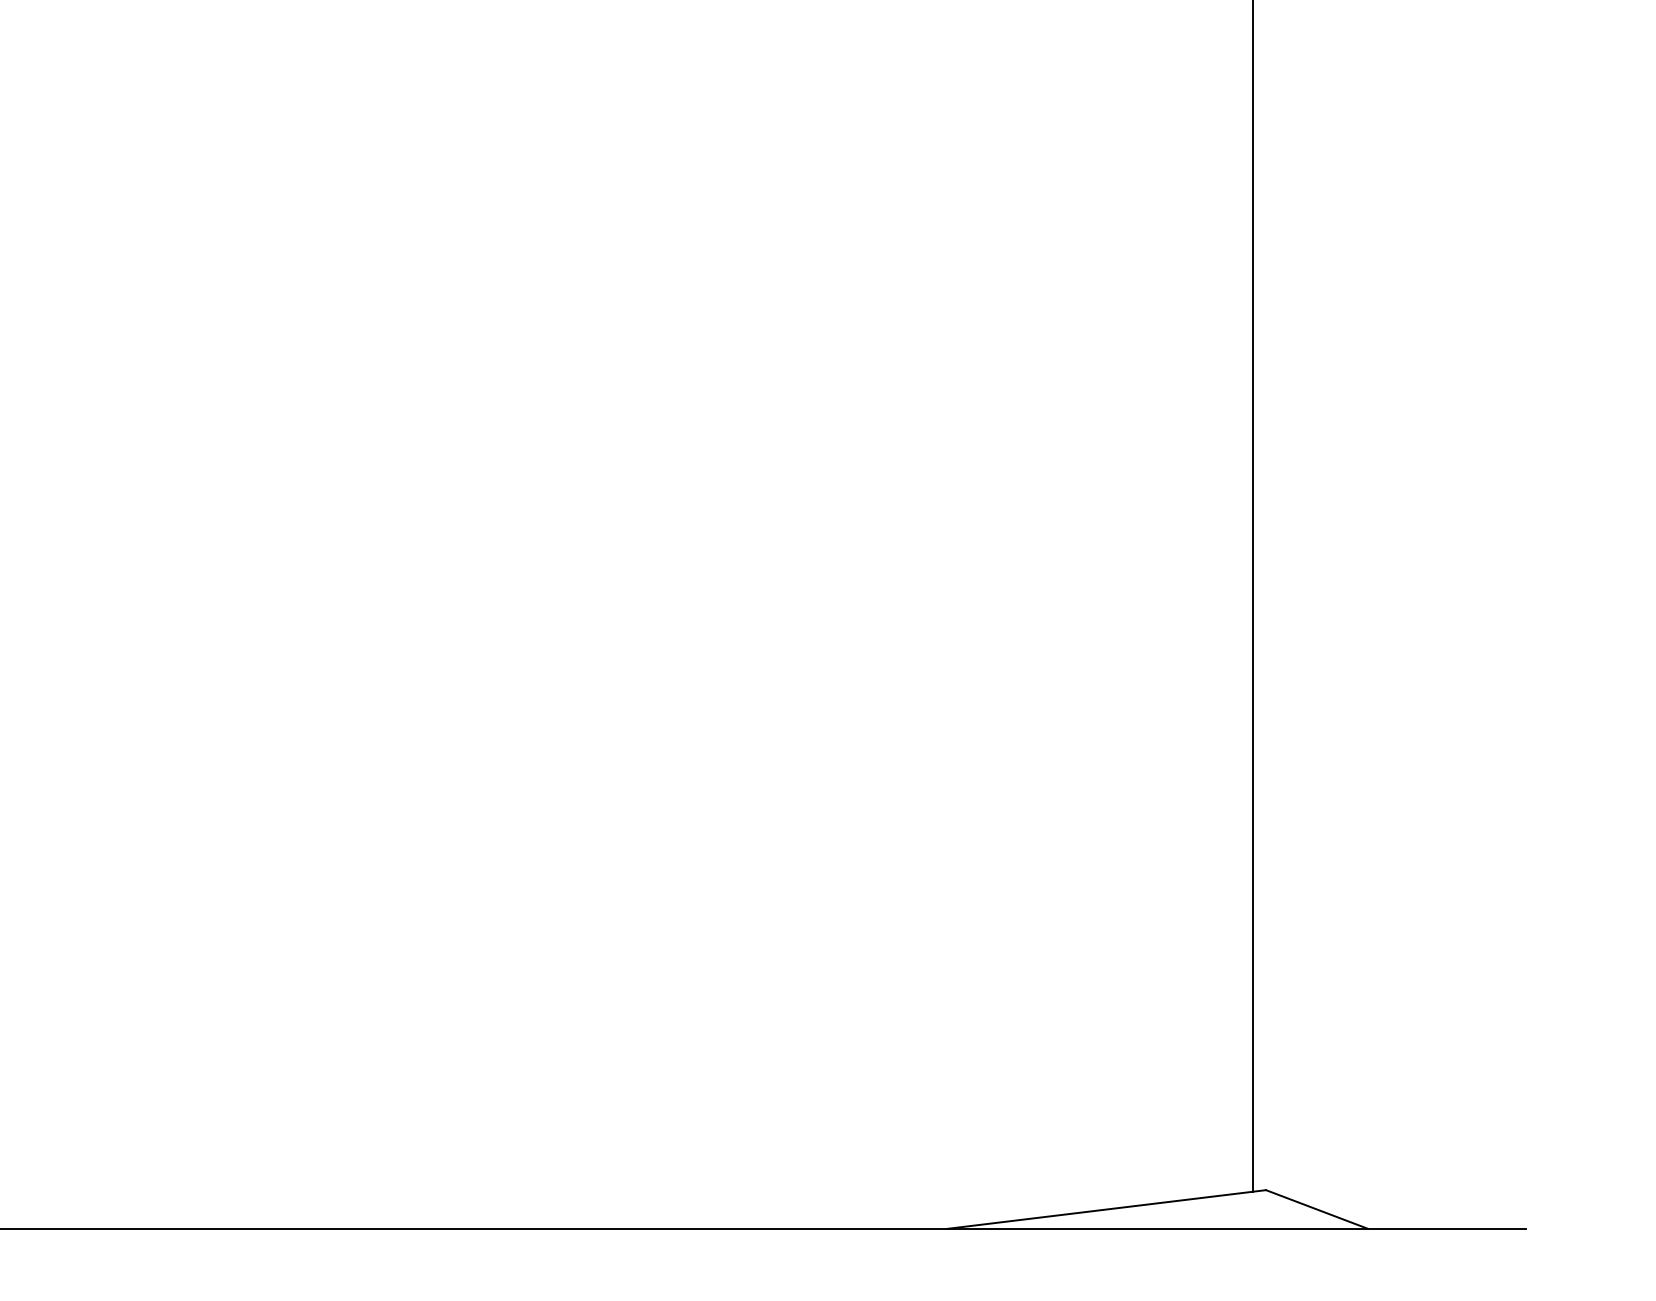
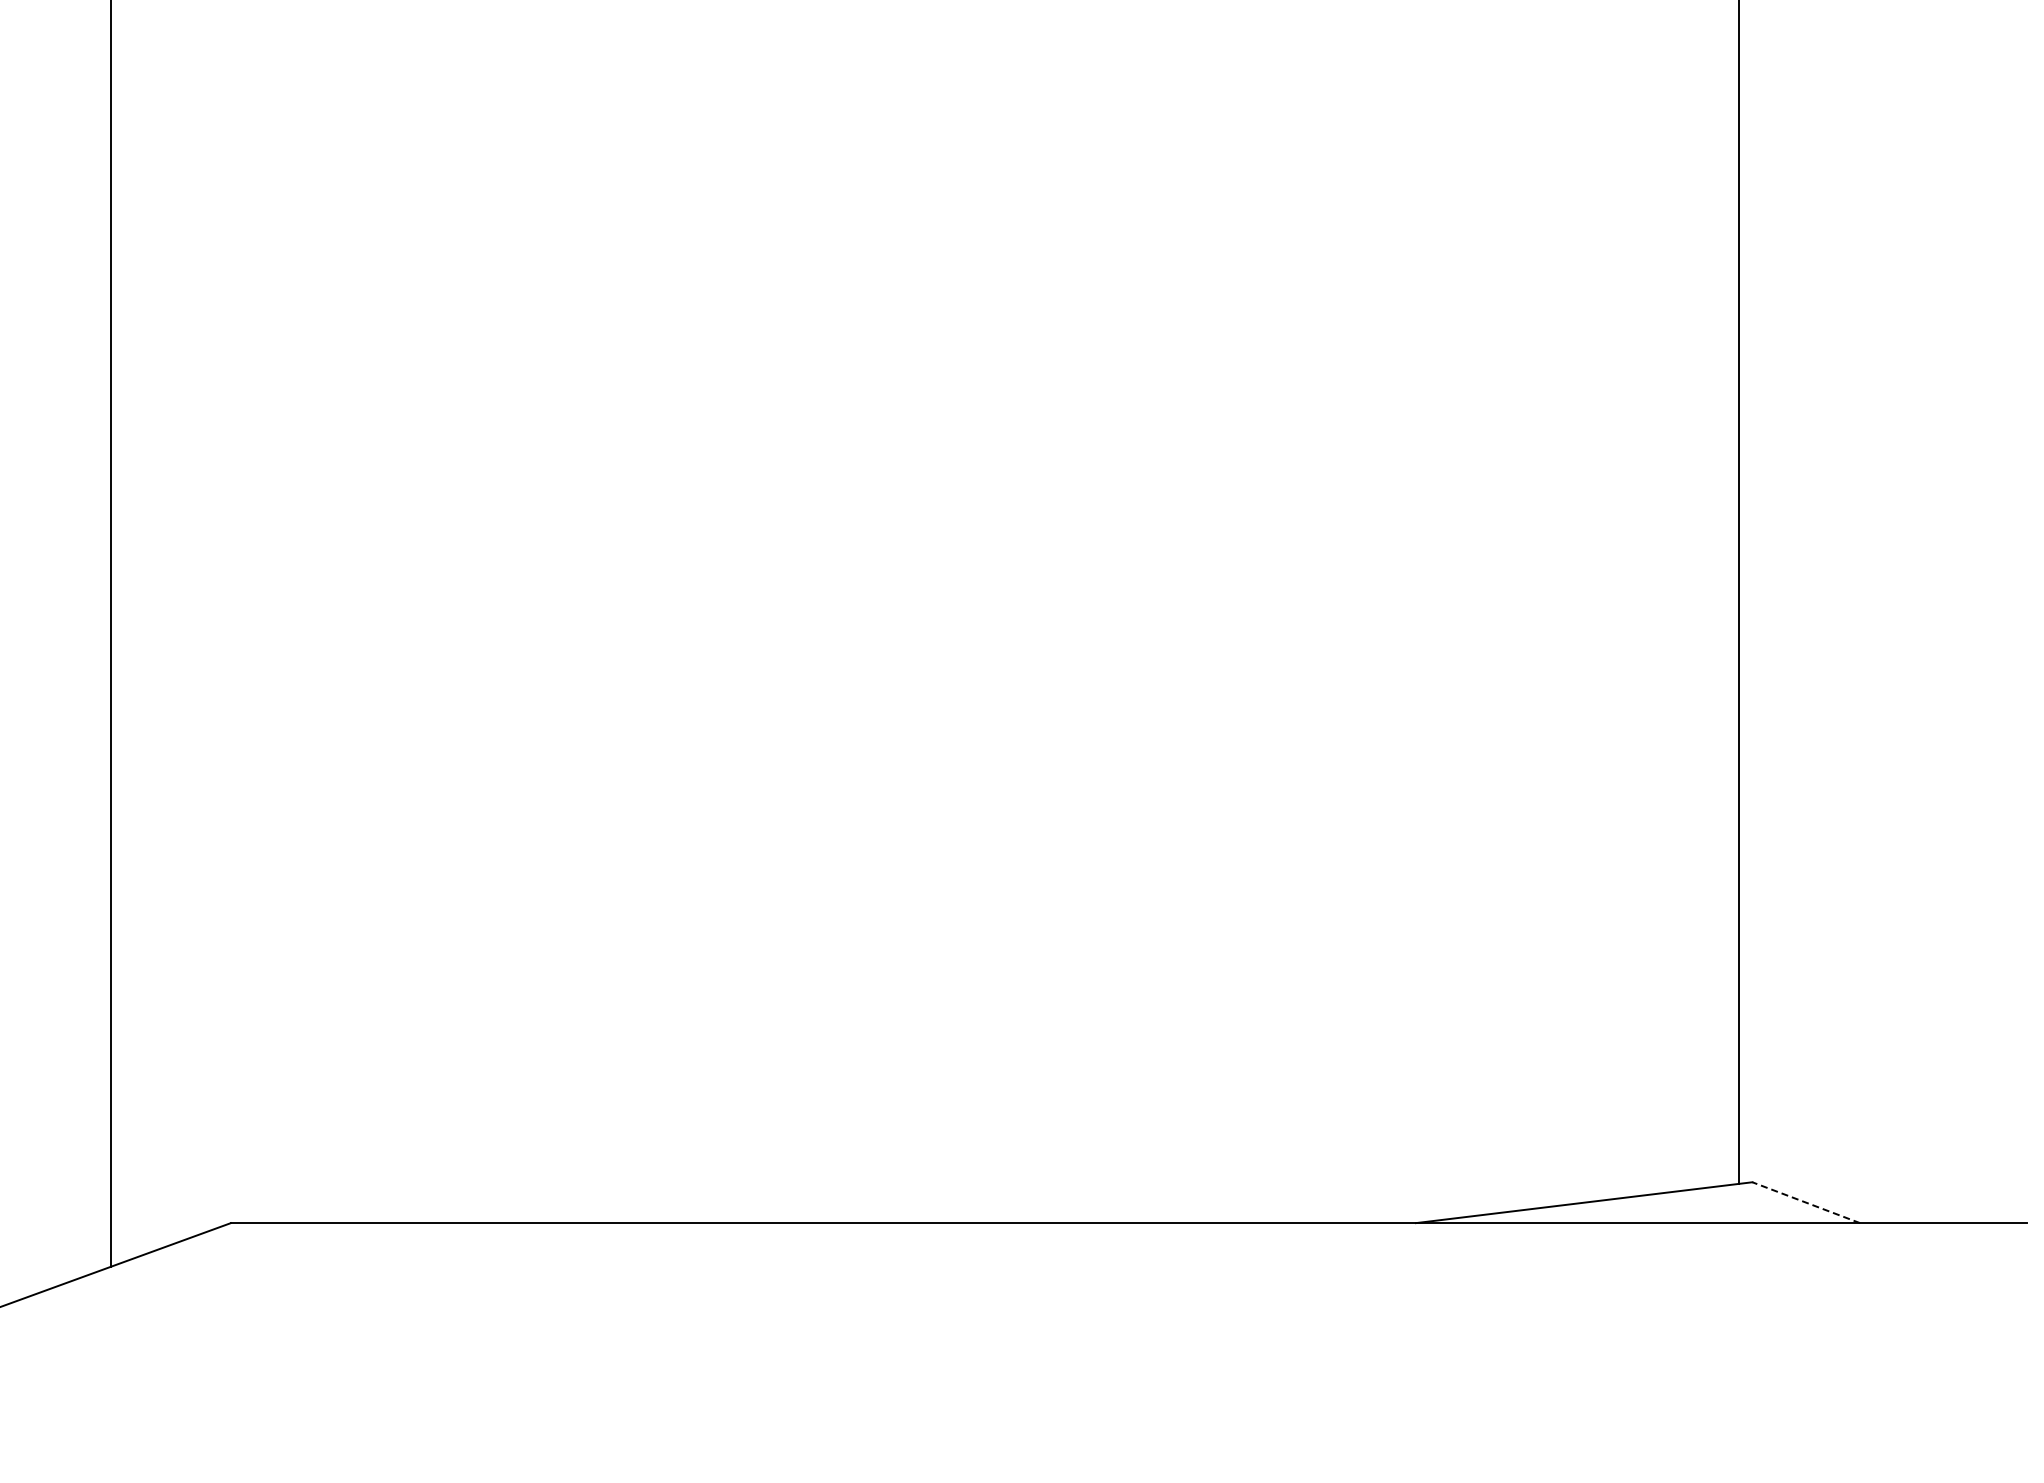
line: (1317, 1209) -> (1806, 1202), solid -> dashed

